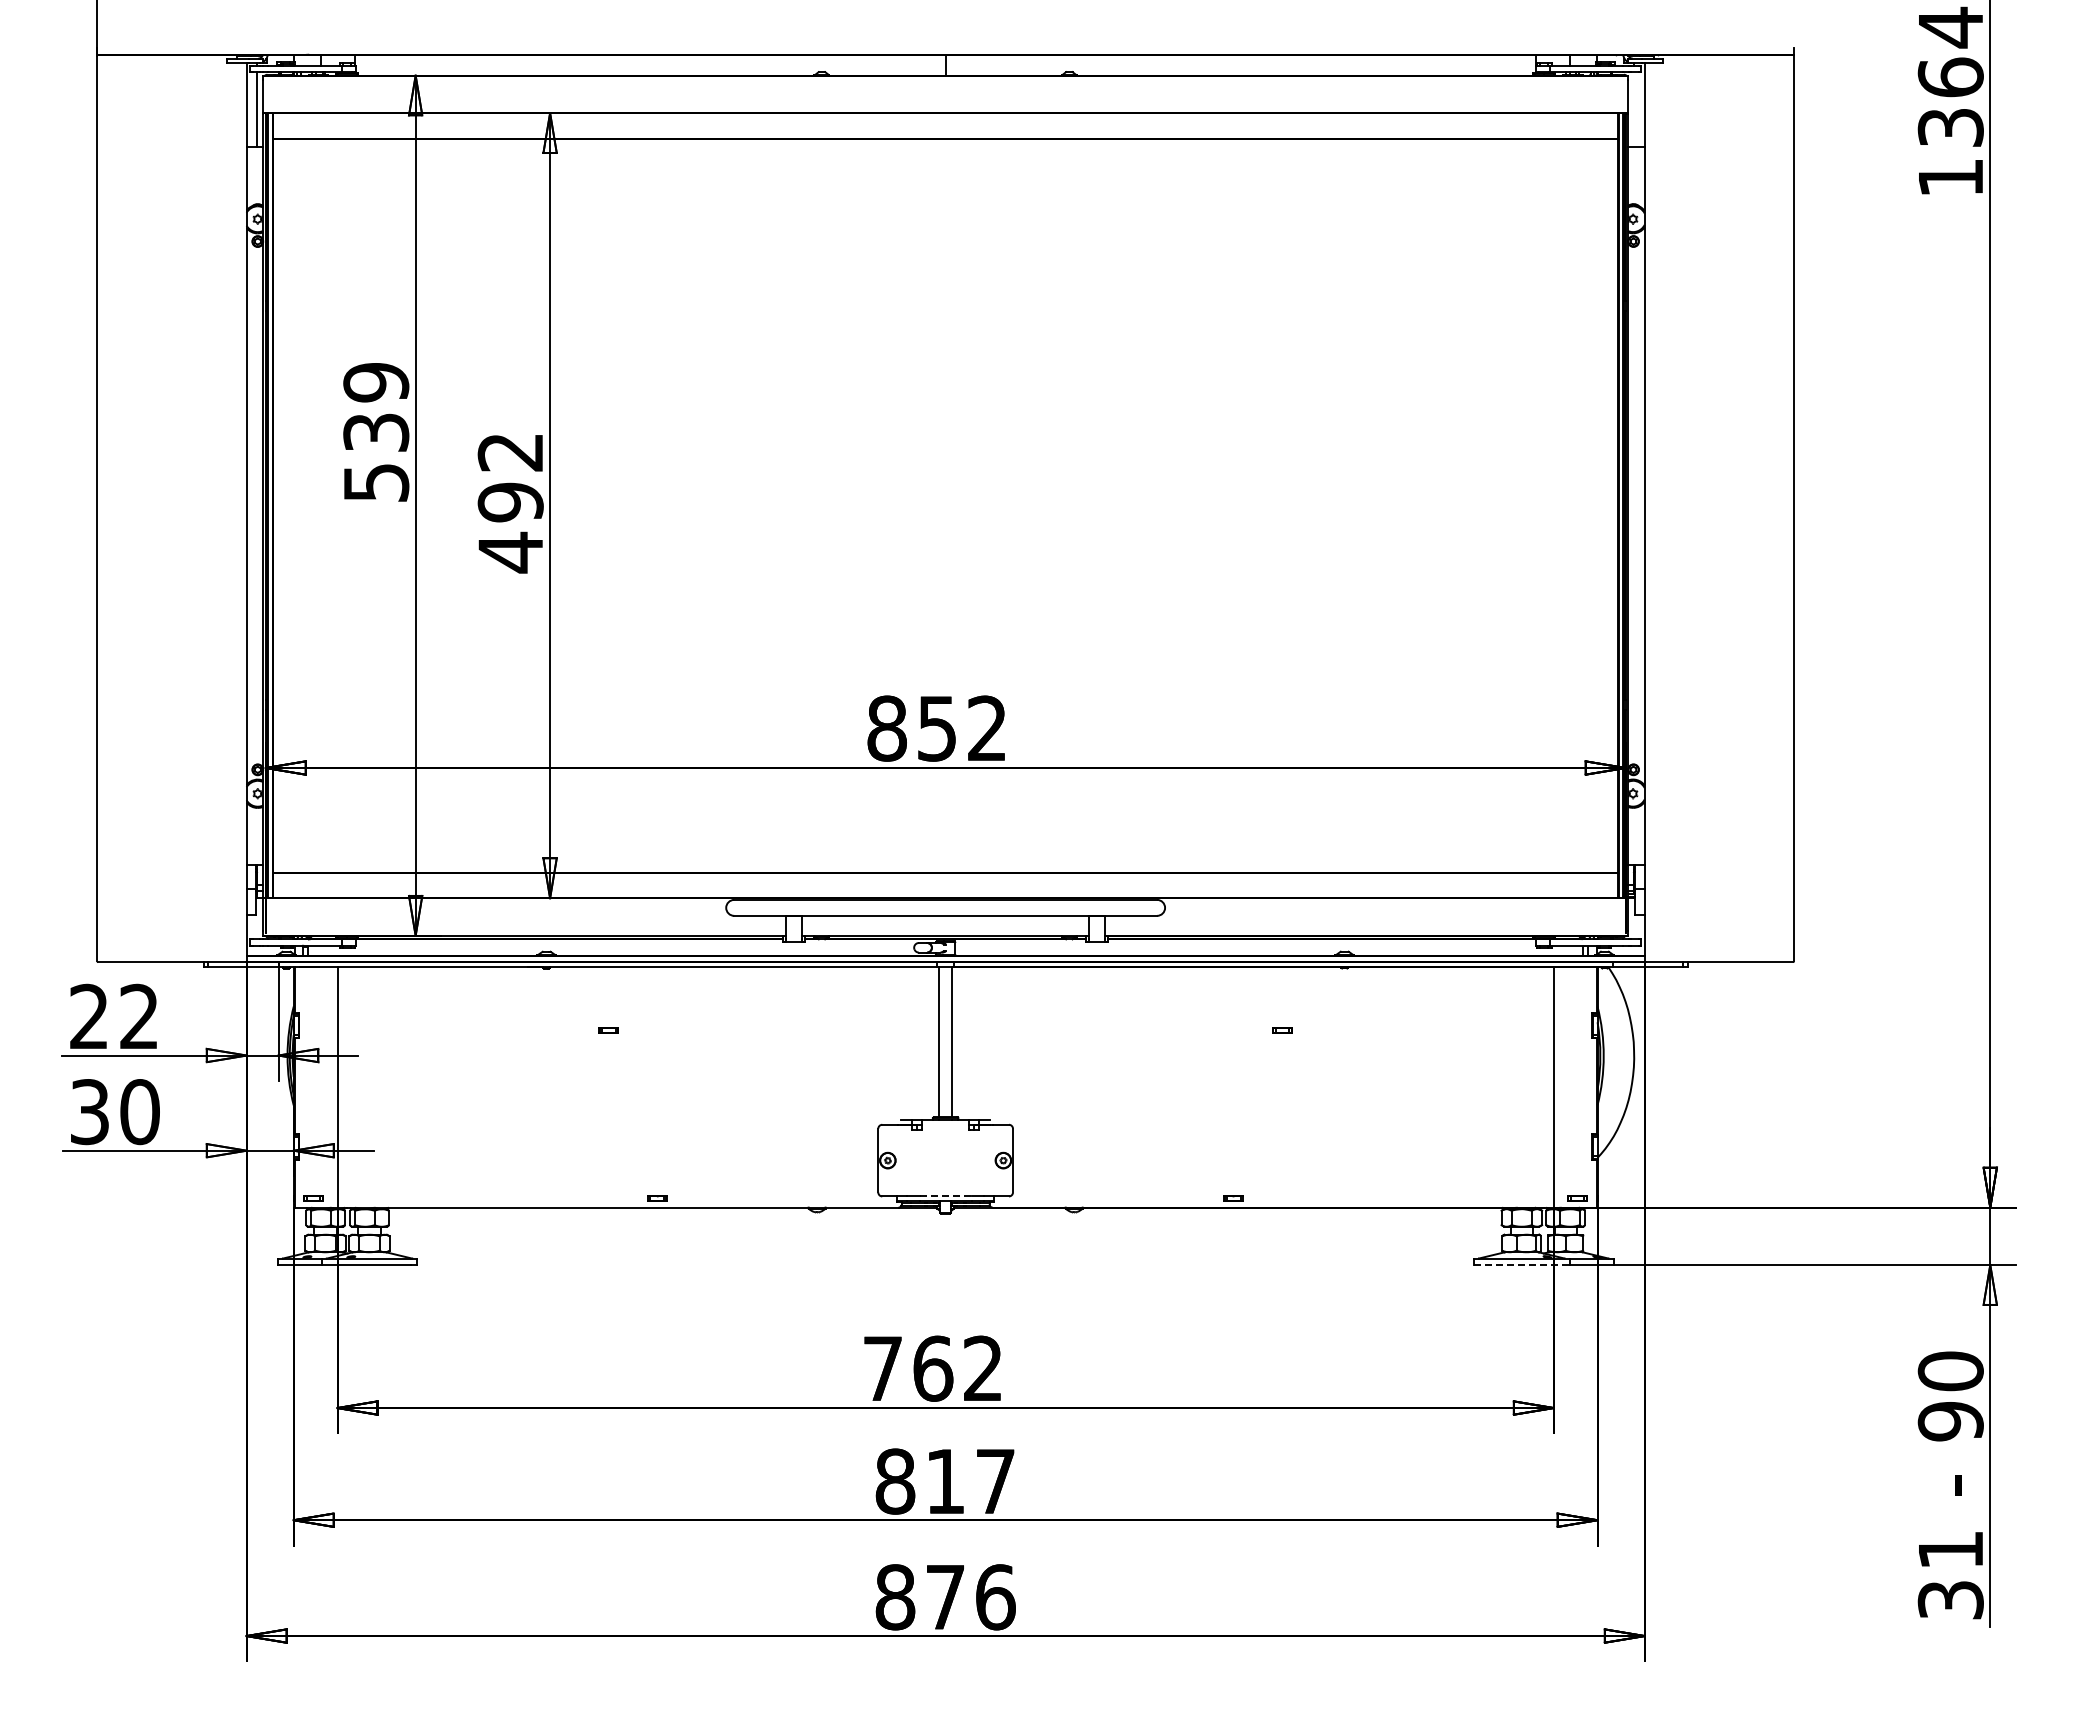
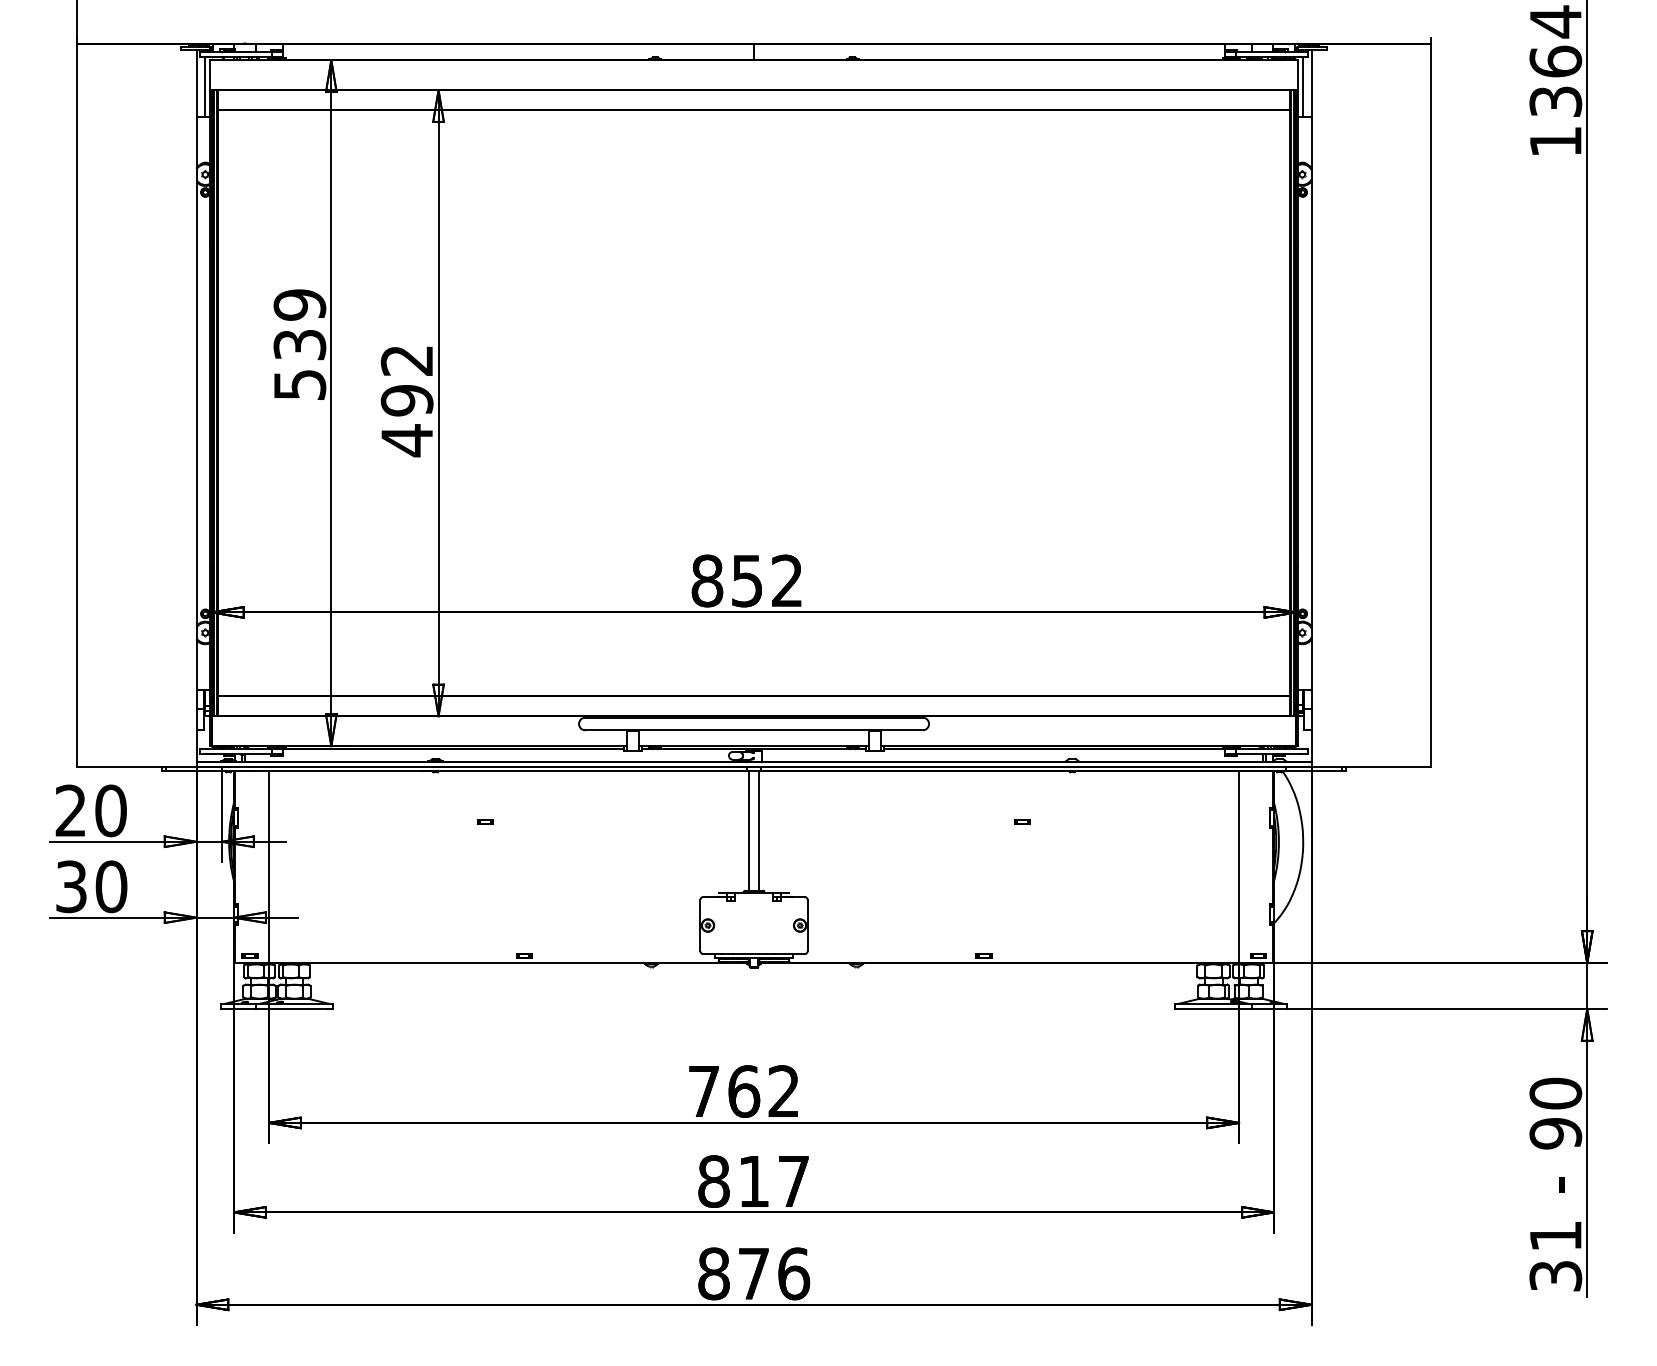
line: (1633, 109) -> (1302, 87), added
text: (139, 1016) -> (111, 810), 22 -> 20
line: (945, 1196) -> (753, 954), dashed -> solid
line: (1521, 1265) -> (1213, 1009), dashed -> solid

